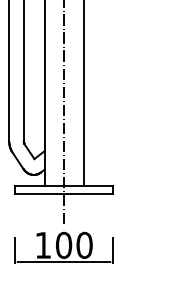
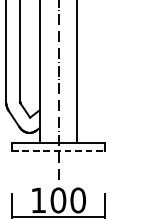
line: (64, 193) -> (58, 150), solid -> dashed

